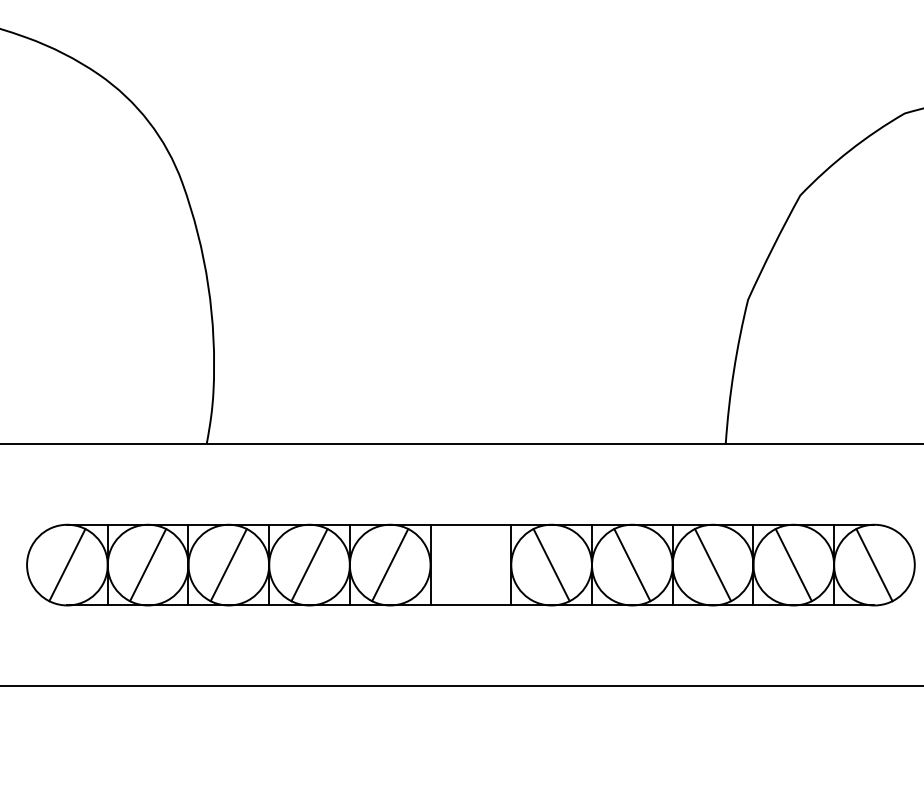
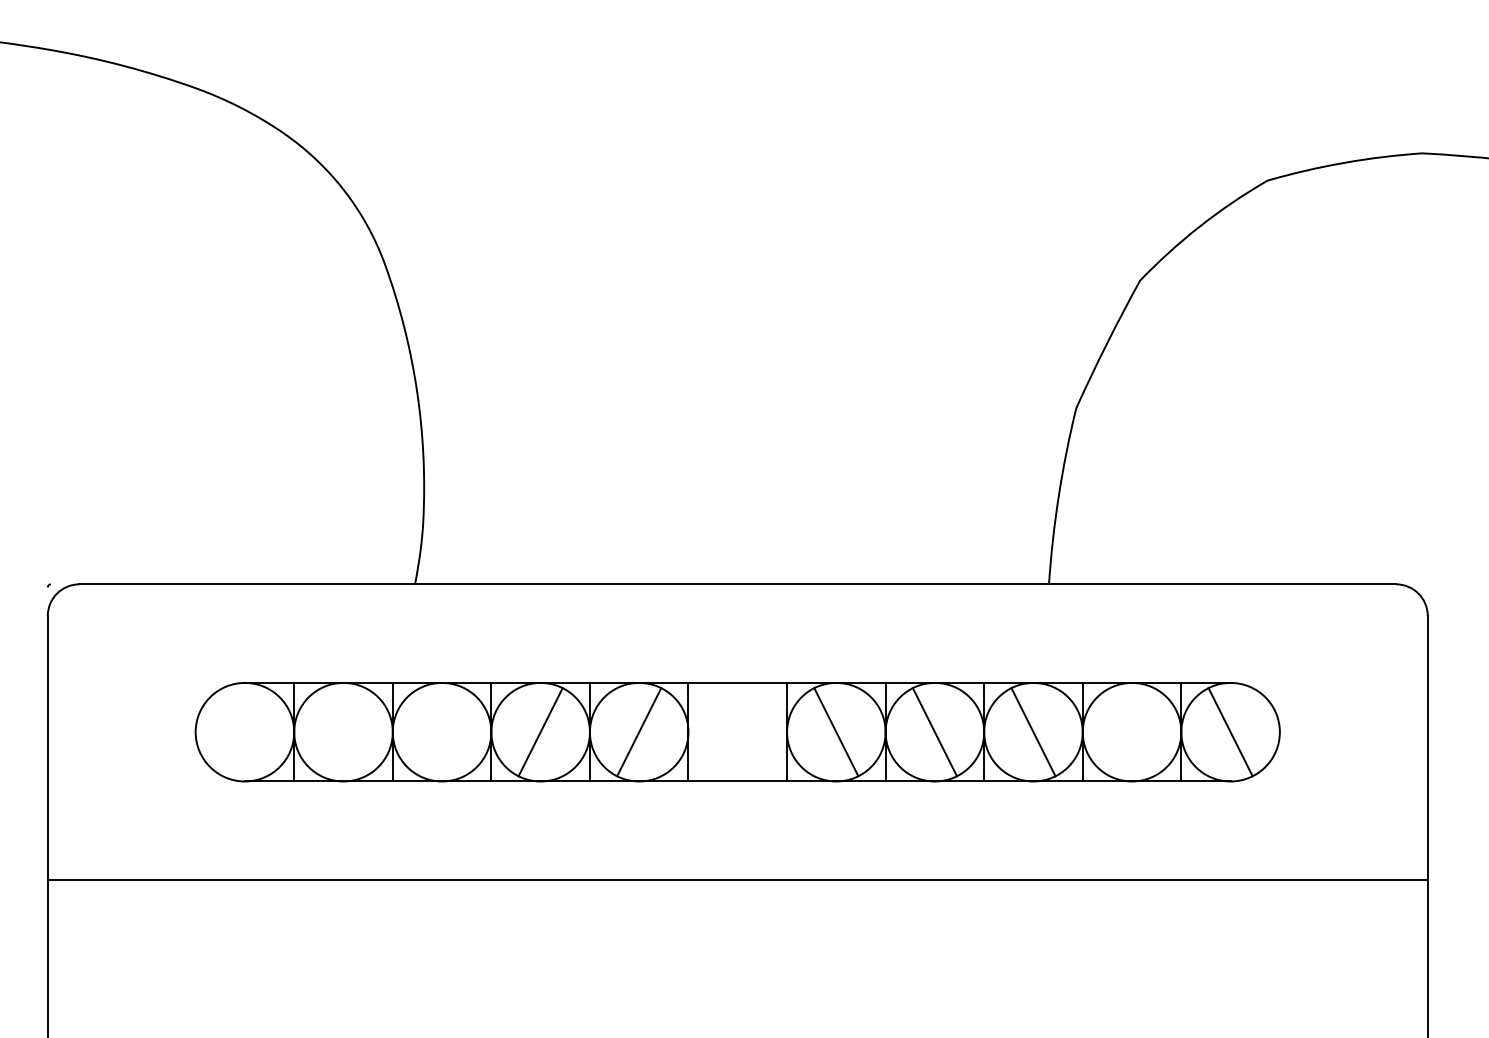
line: (67, 565) -> (244, 732), removed
line: (148, 565) -> (343, 732), removed
line: (229, 565) -> (442, 732), removed
line: (794, 565) -> (1132, 732), removed

